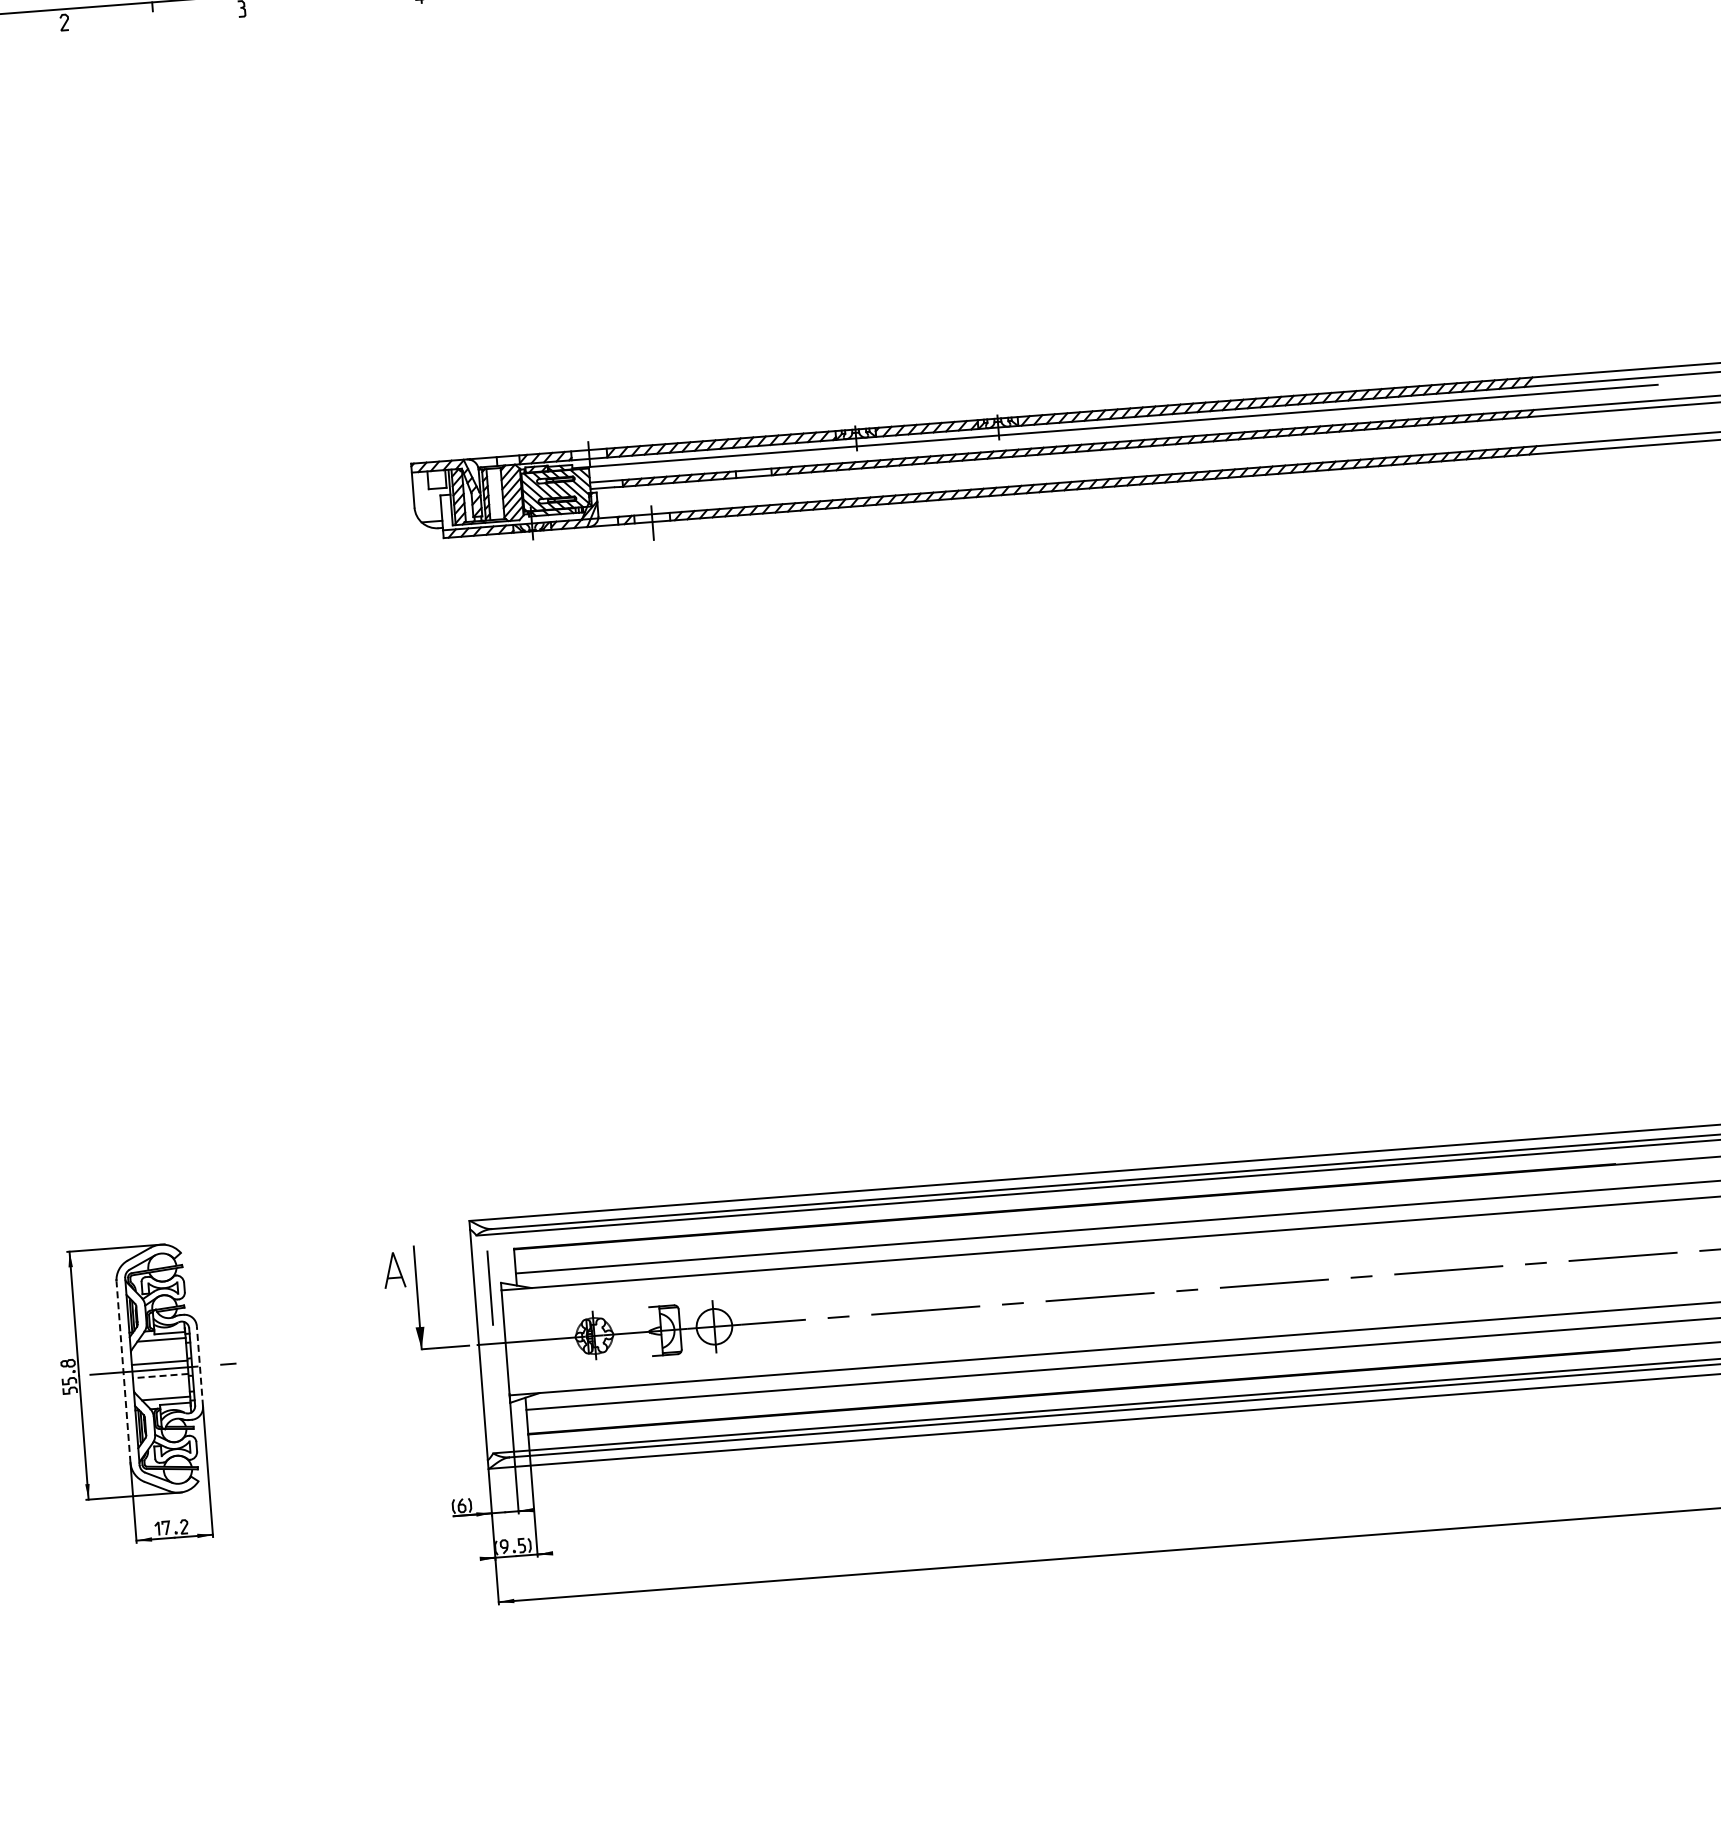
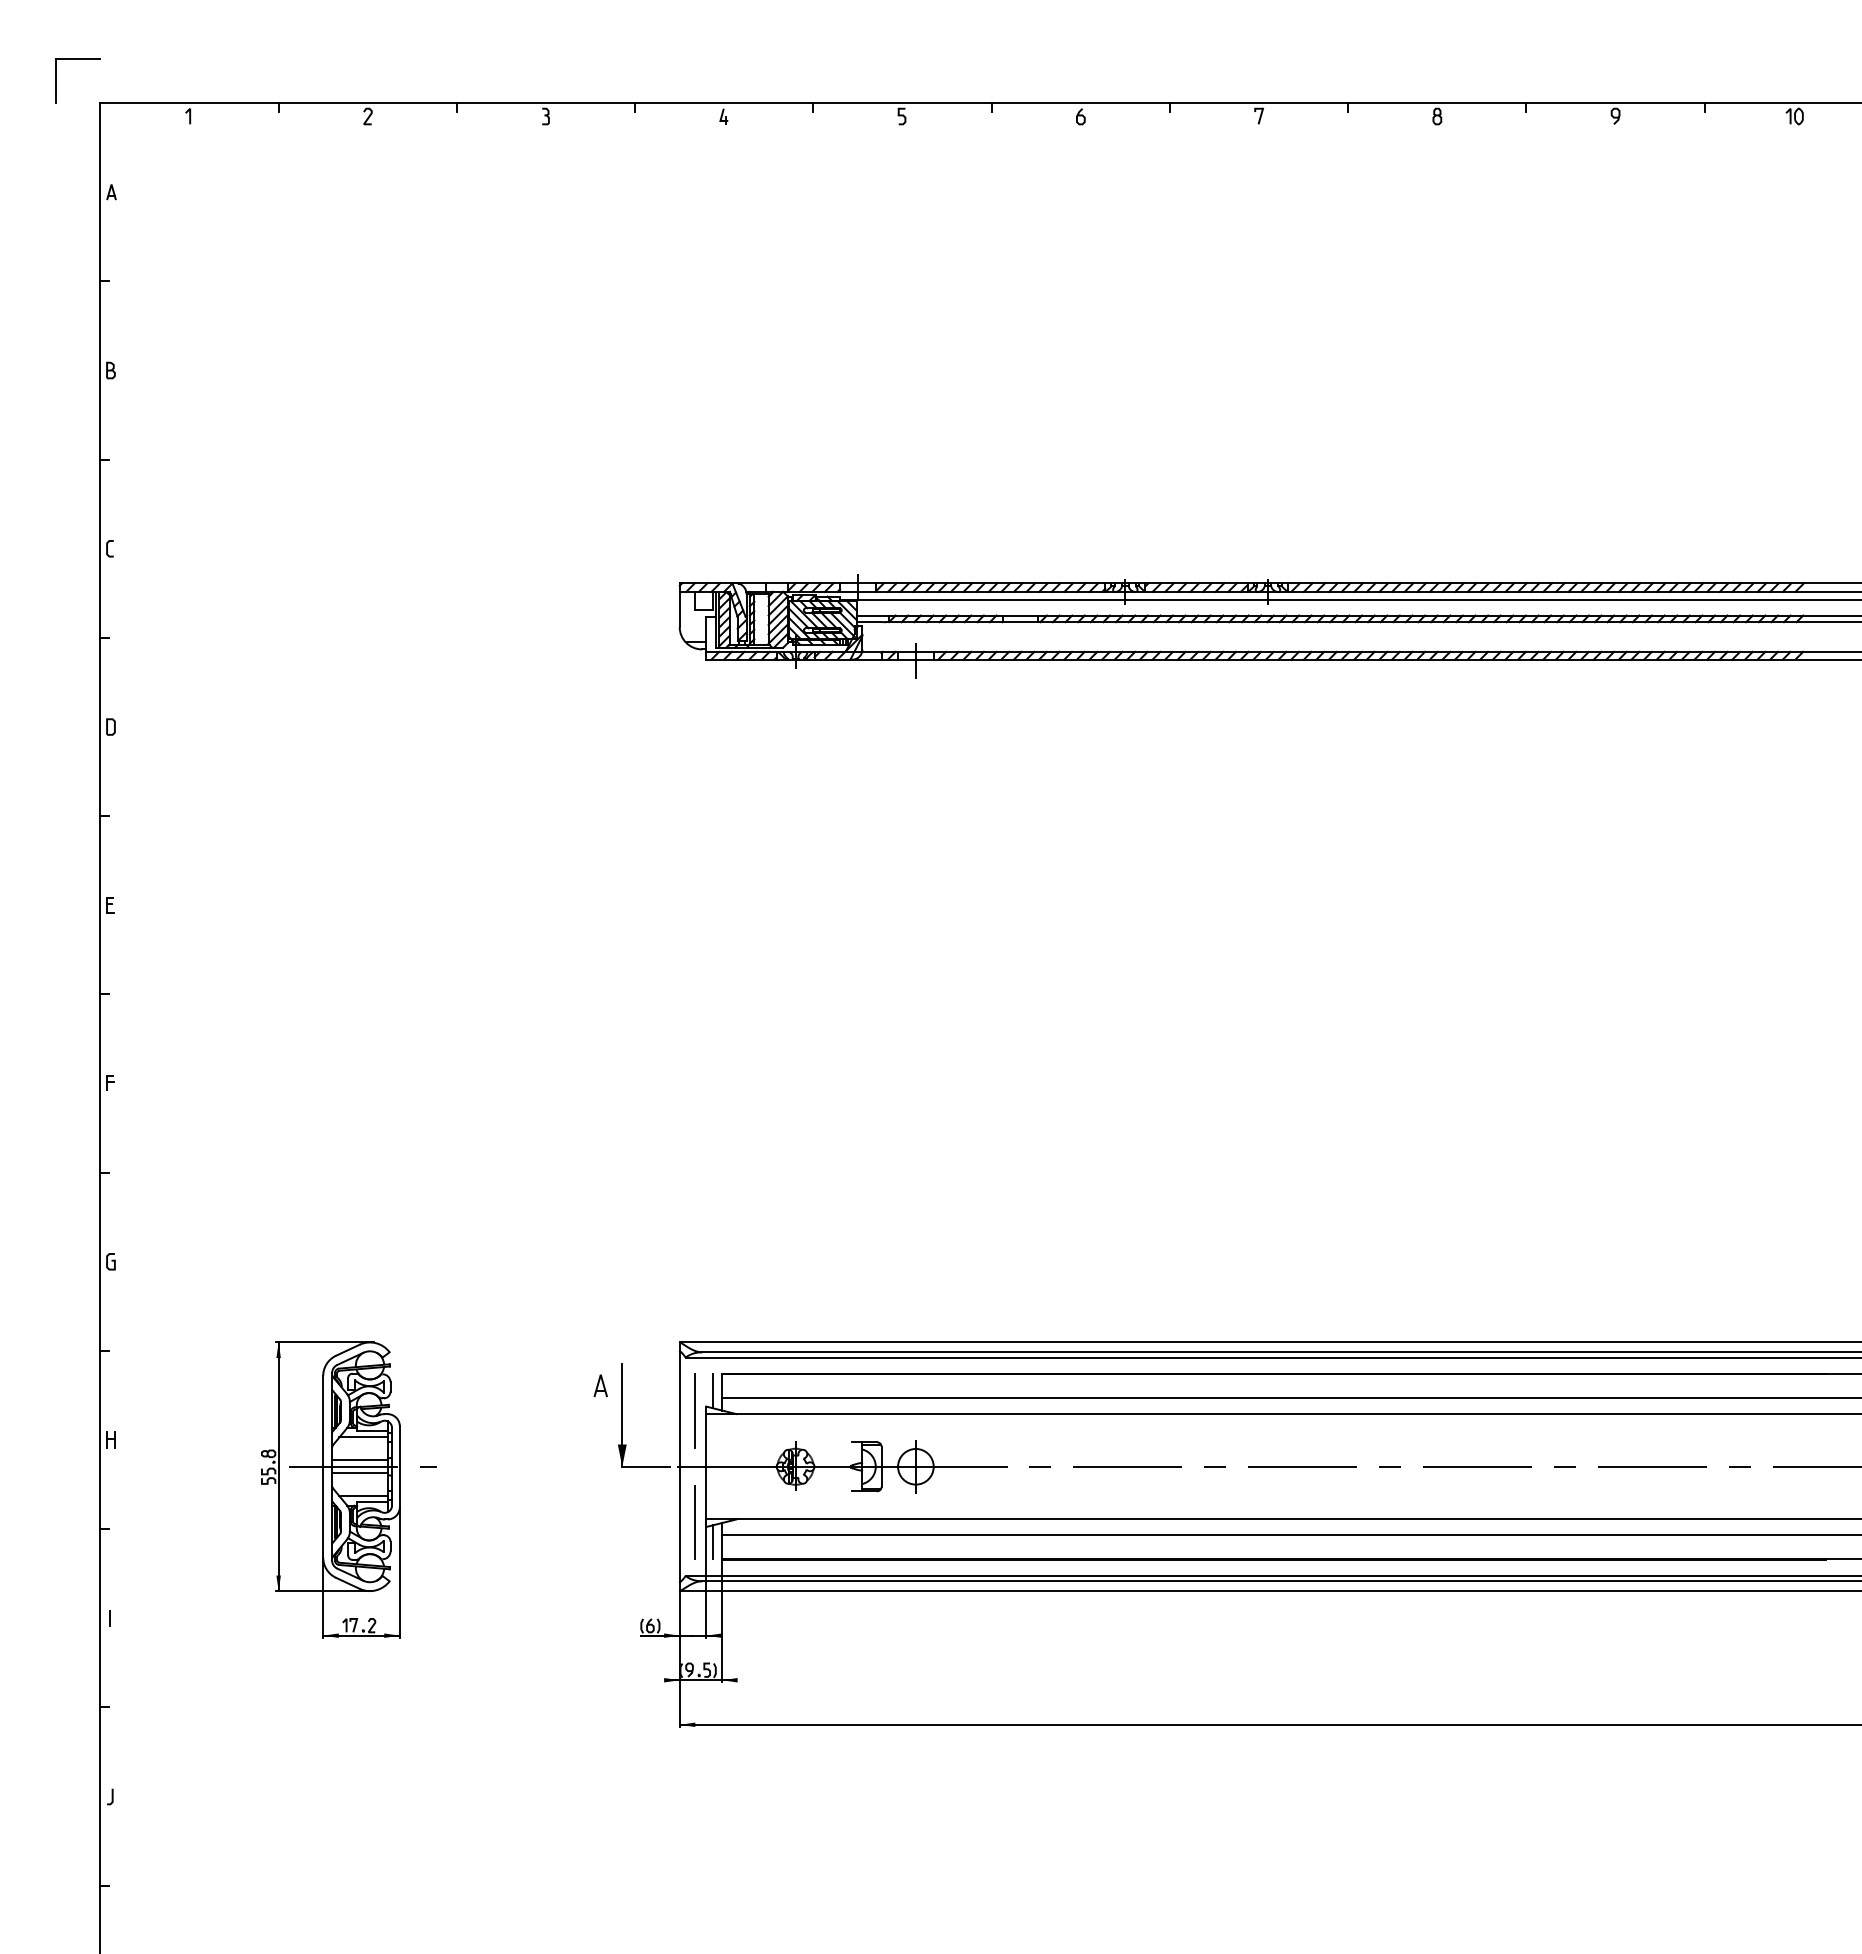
line: (506, 1267) -> (713, 1391), added
part: (393, 1269) -> (600, 1385), size x0.62
line: (199, 1366) -> (399, 1466), dashed -> solid
line: (123, 1371) -> (323, 1466), dashed -> solid
line: (160, 1376) -> (359, 1473), dashed -> solid
line: (497, 1399) -> (694, 1522), added
line: (518, 1417) -> (713, 1542), added

